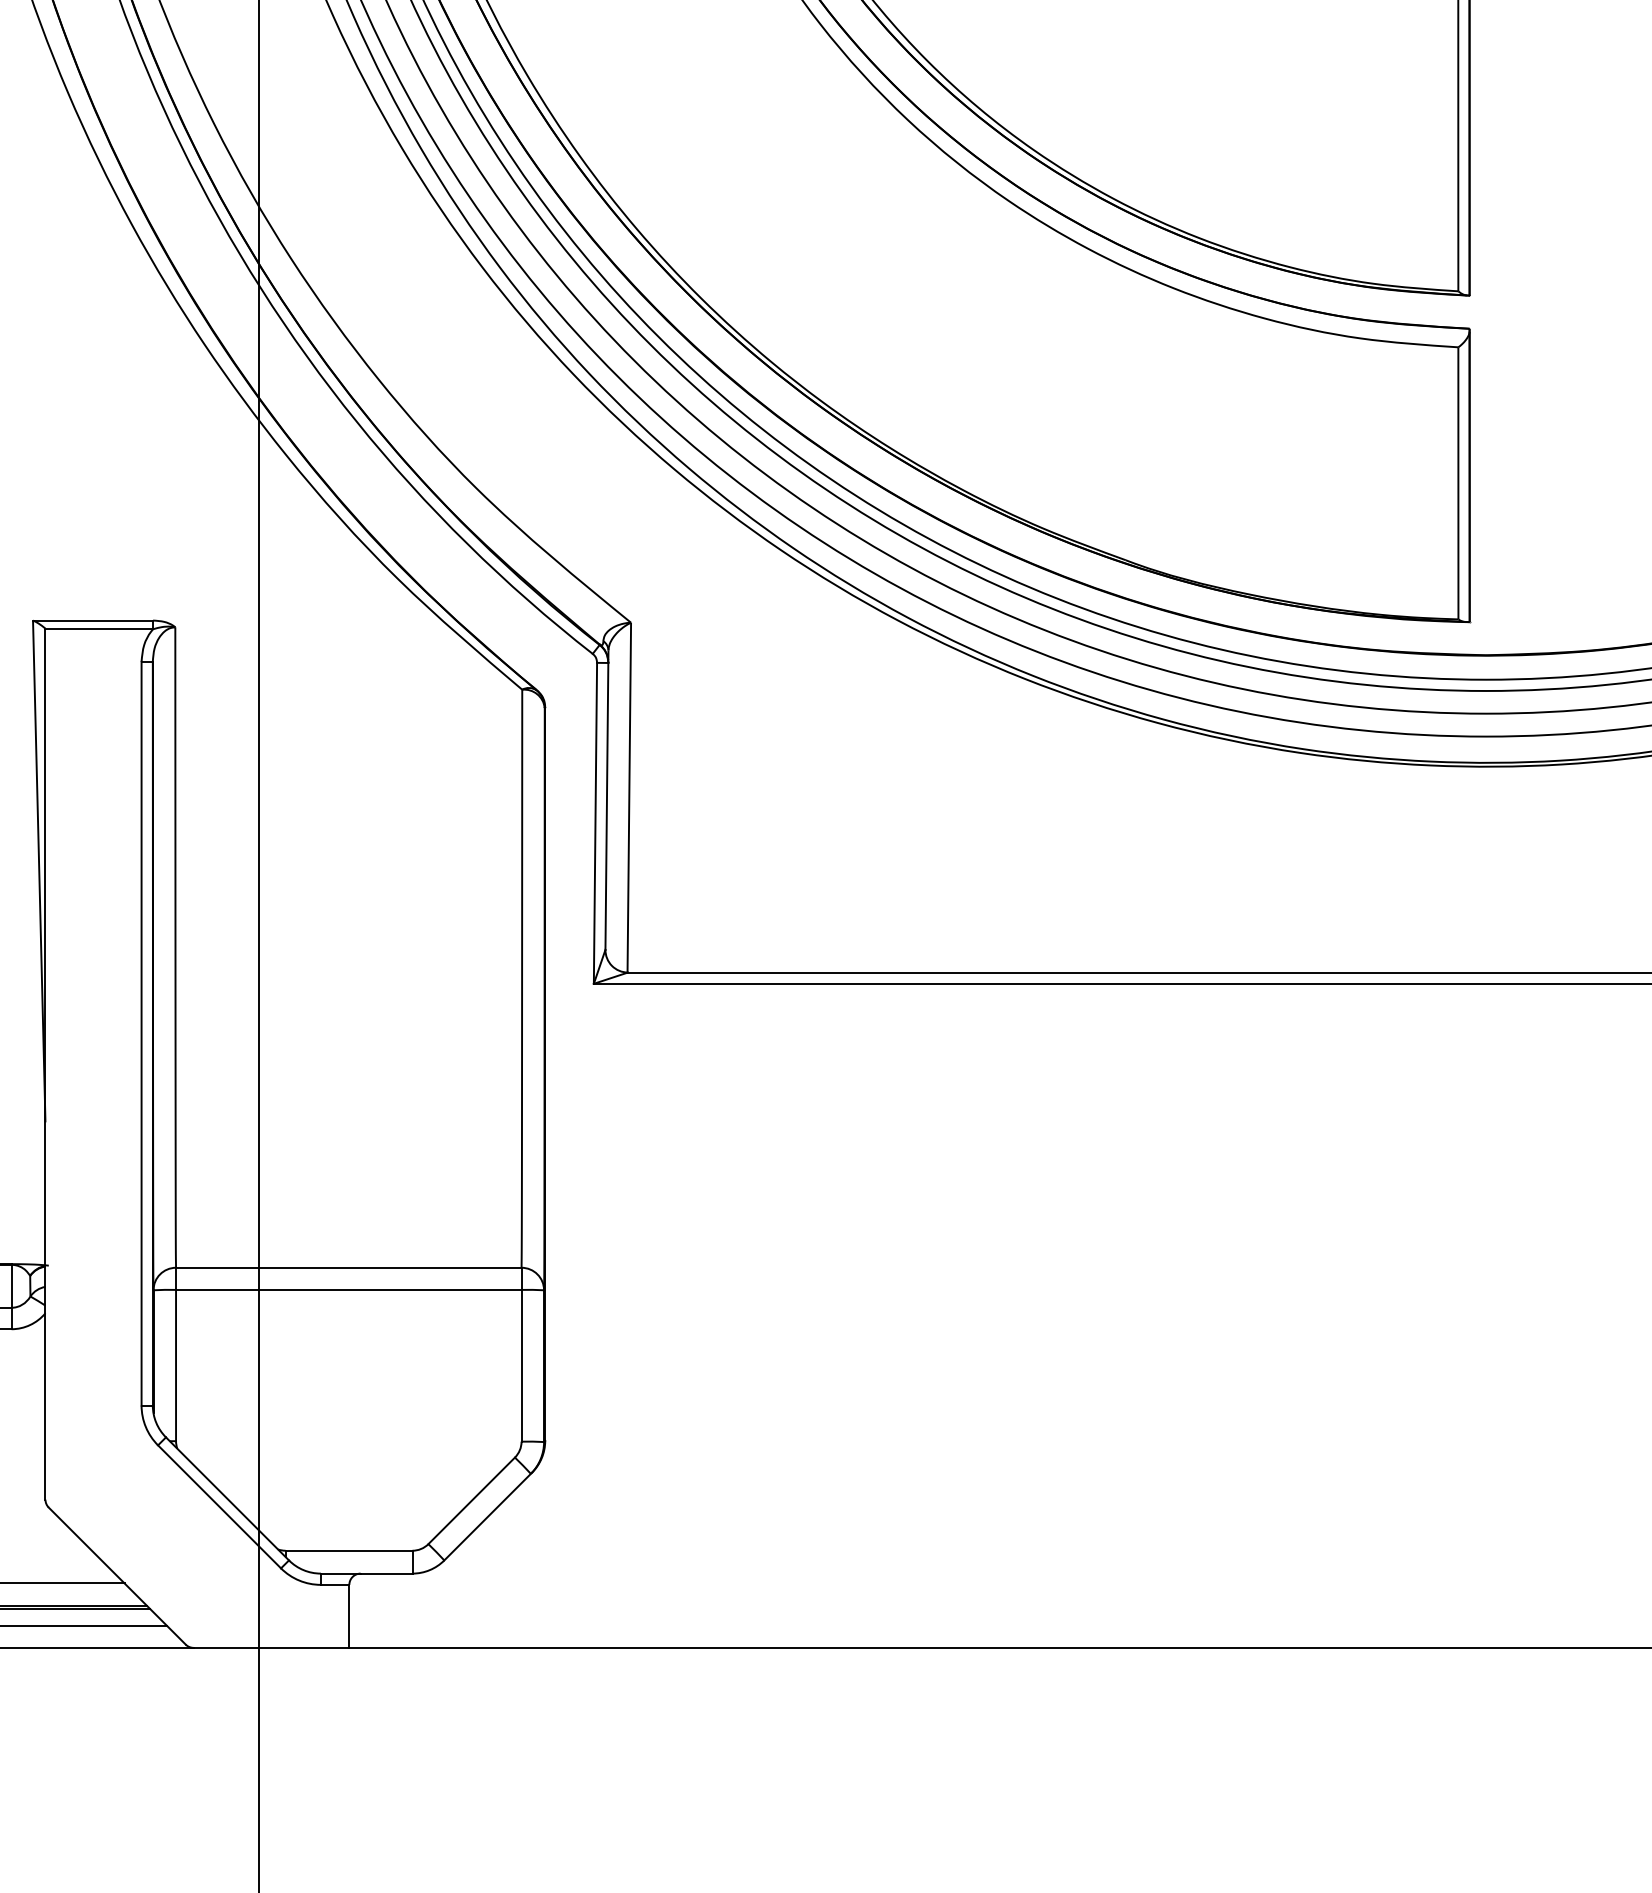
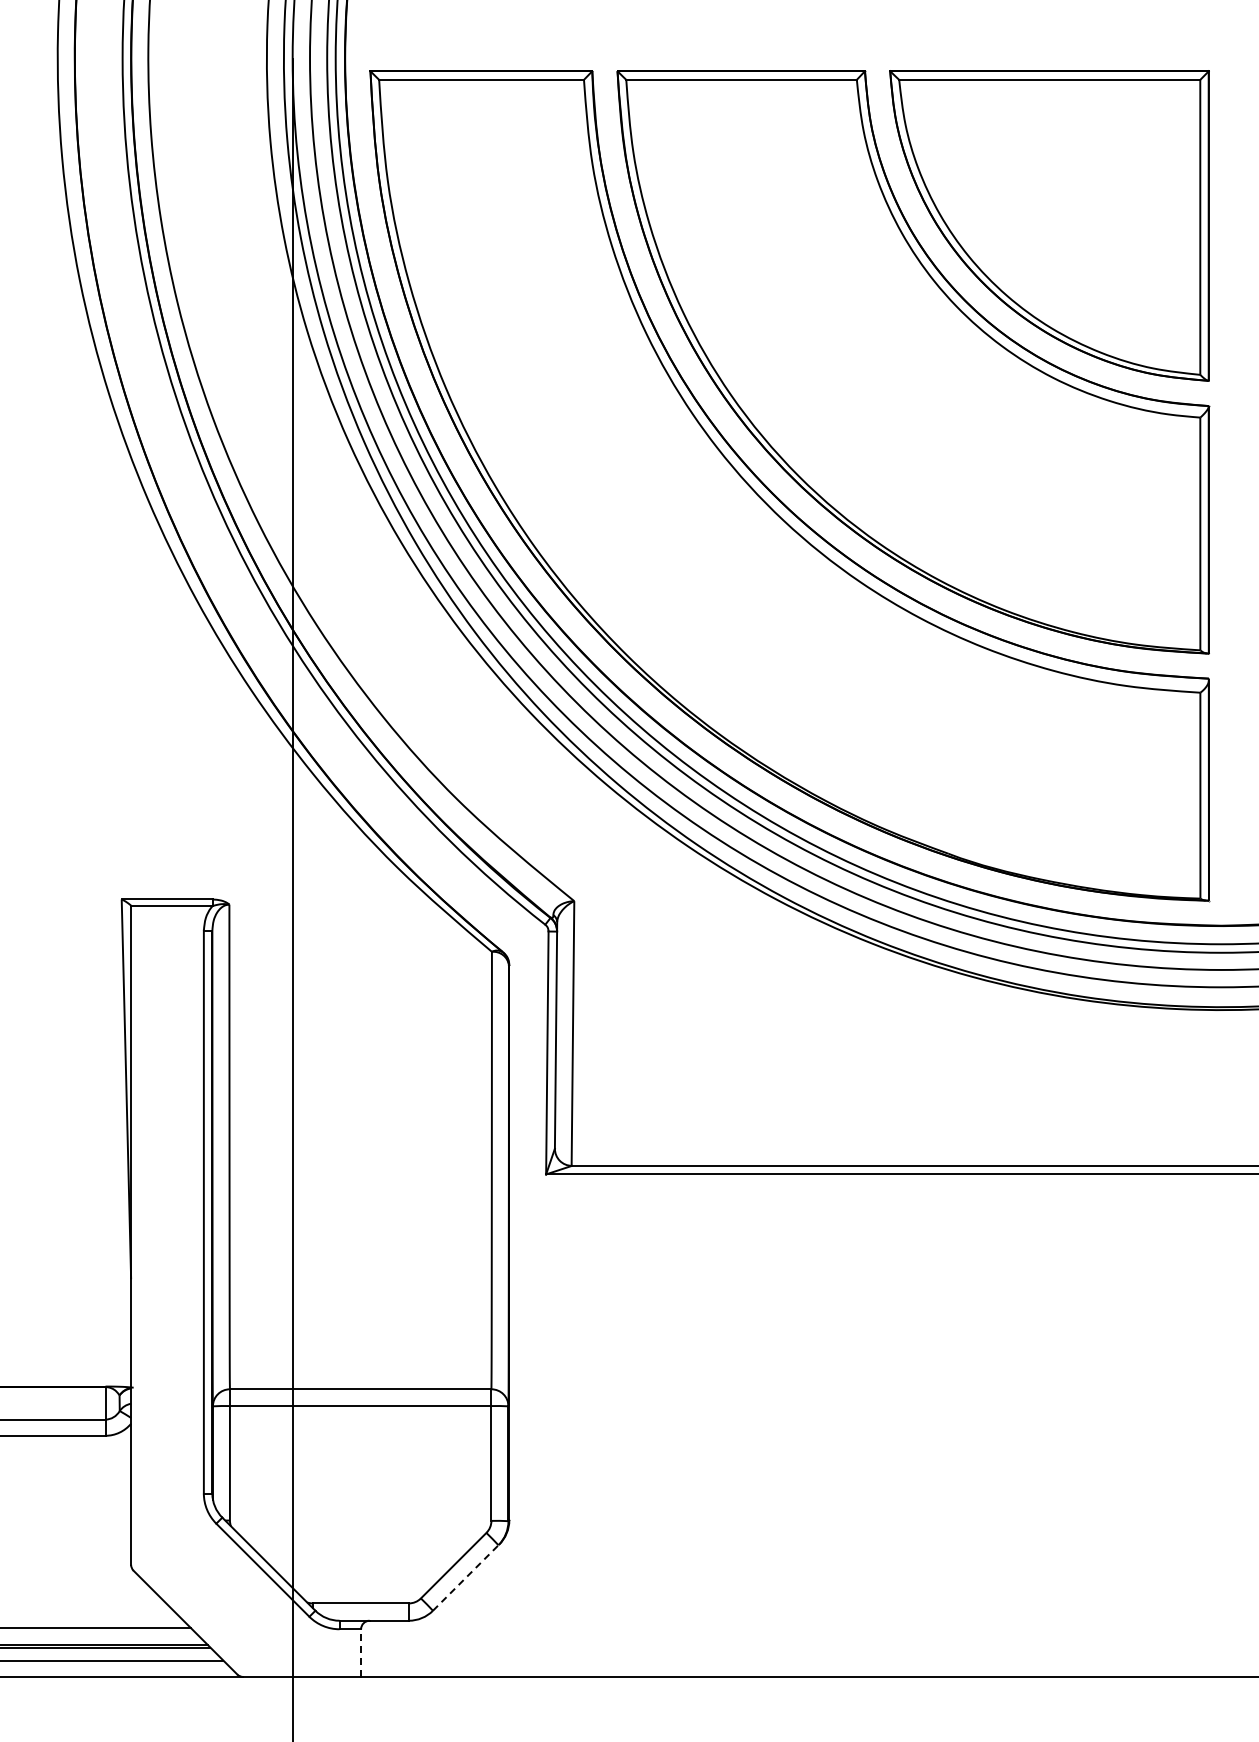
line: (488, 1516) -> (466, 1577), solid -> dashed
line: (349, 1616) -> (361, 1653), solid -> dashed

